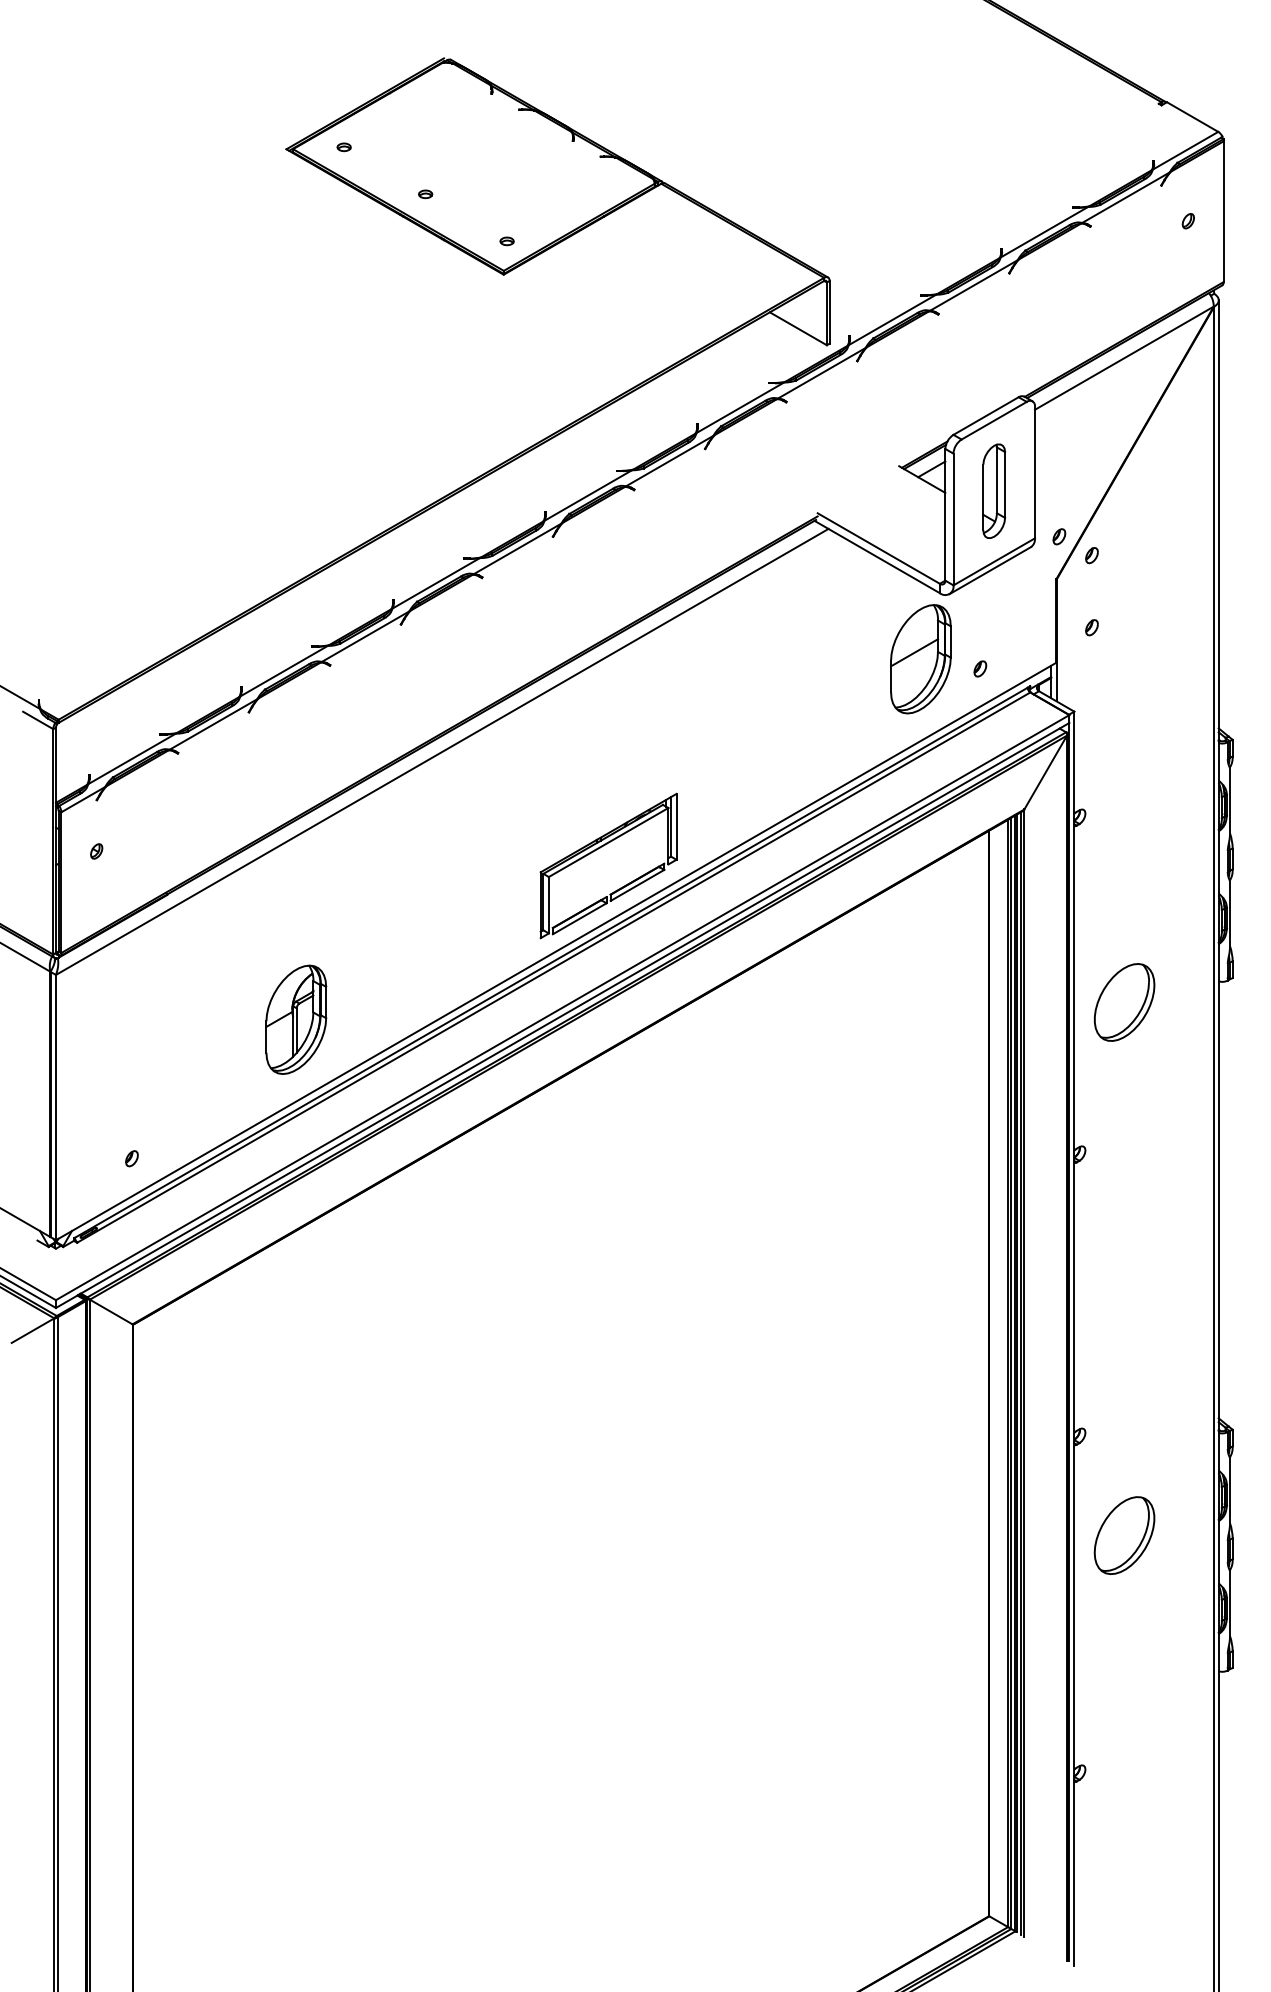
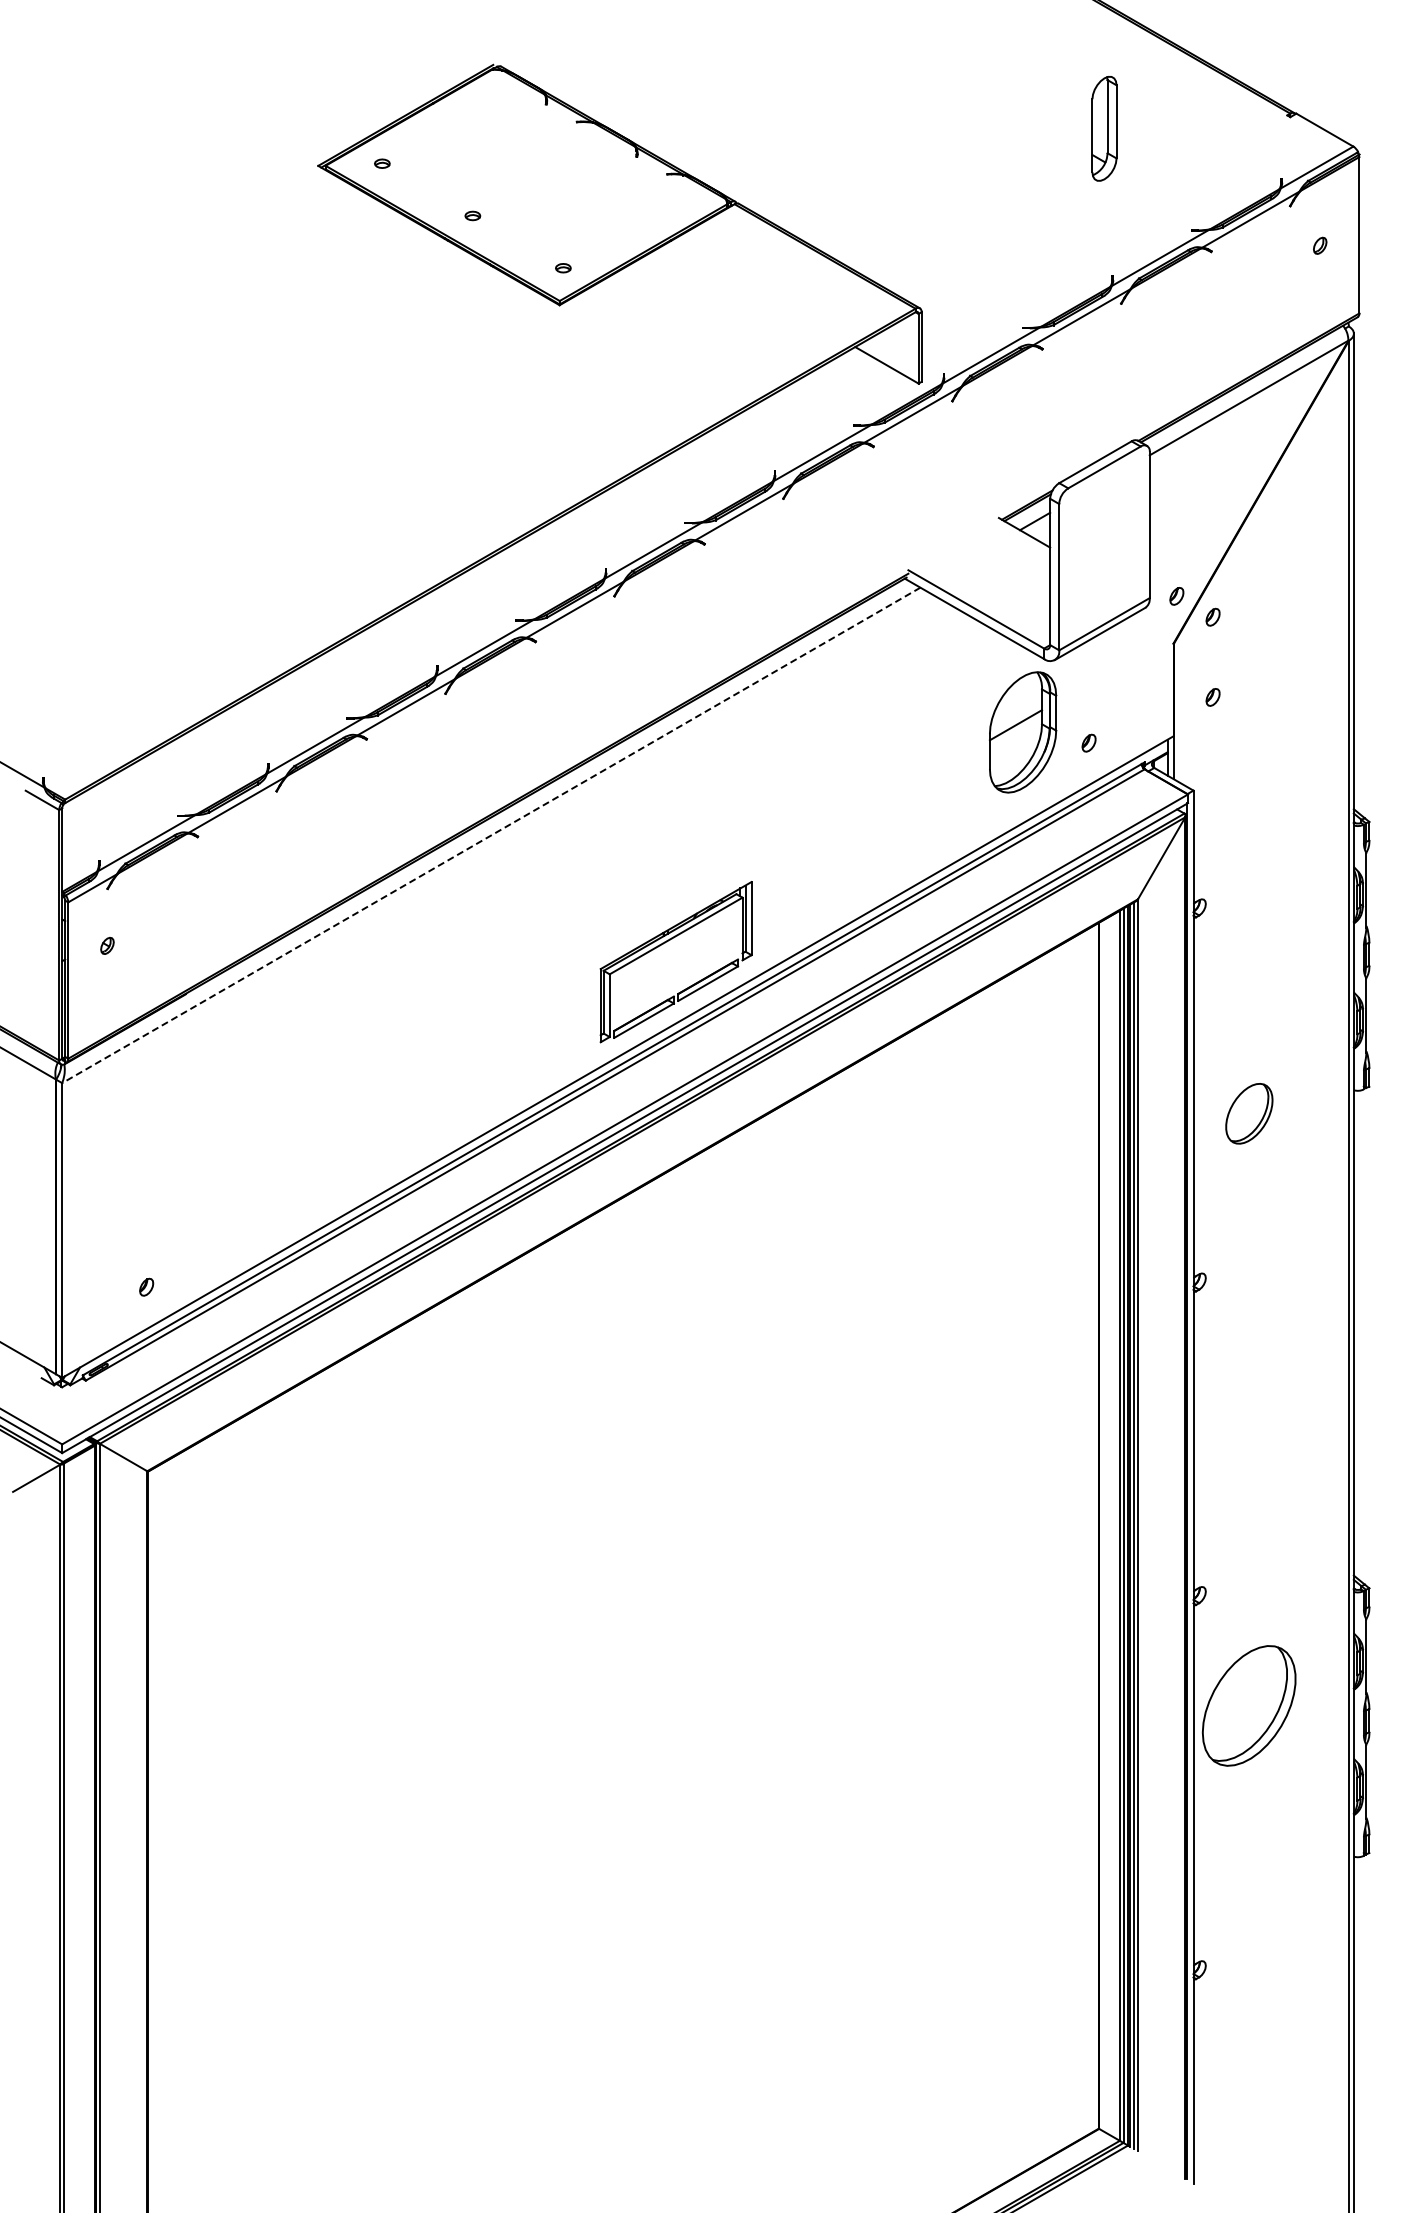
part: (994, 490) -> (1104, 128), moved
line: (442, 752) -> (491, 835), solid -> dashed
part: (1124, 1002) -> (1249, 1113), size x0.7
part: (296, 1019) -> (329, 1132), removed
part: (1124, 1535) -> (1249, 1705), size x1.4

